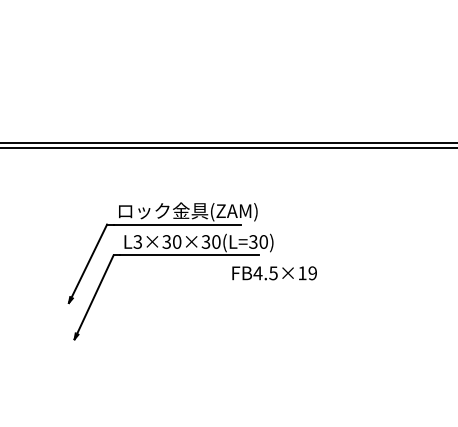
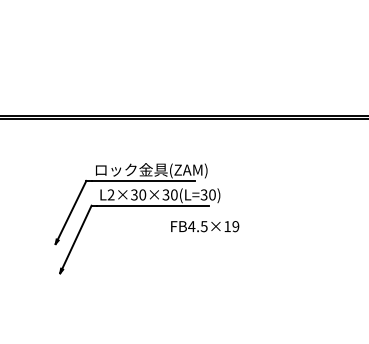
text: (137, 241) -> (110, 194), L3×30×30(L=30) -> L2×30×30(L=30)
text: (274, 273) -> (205, 226), moved

